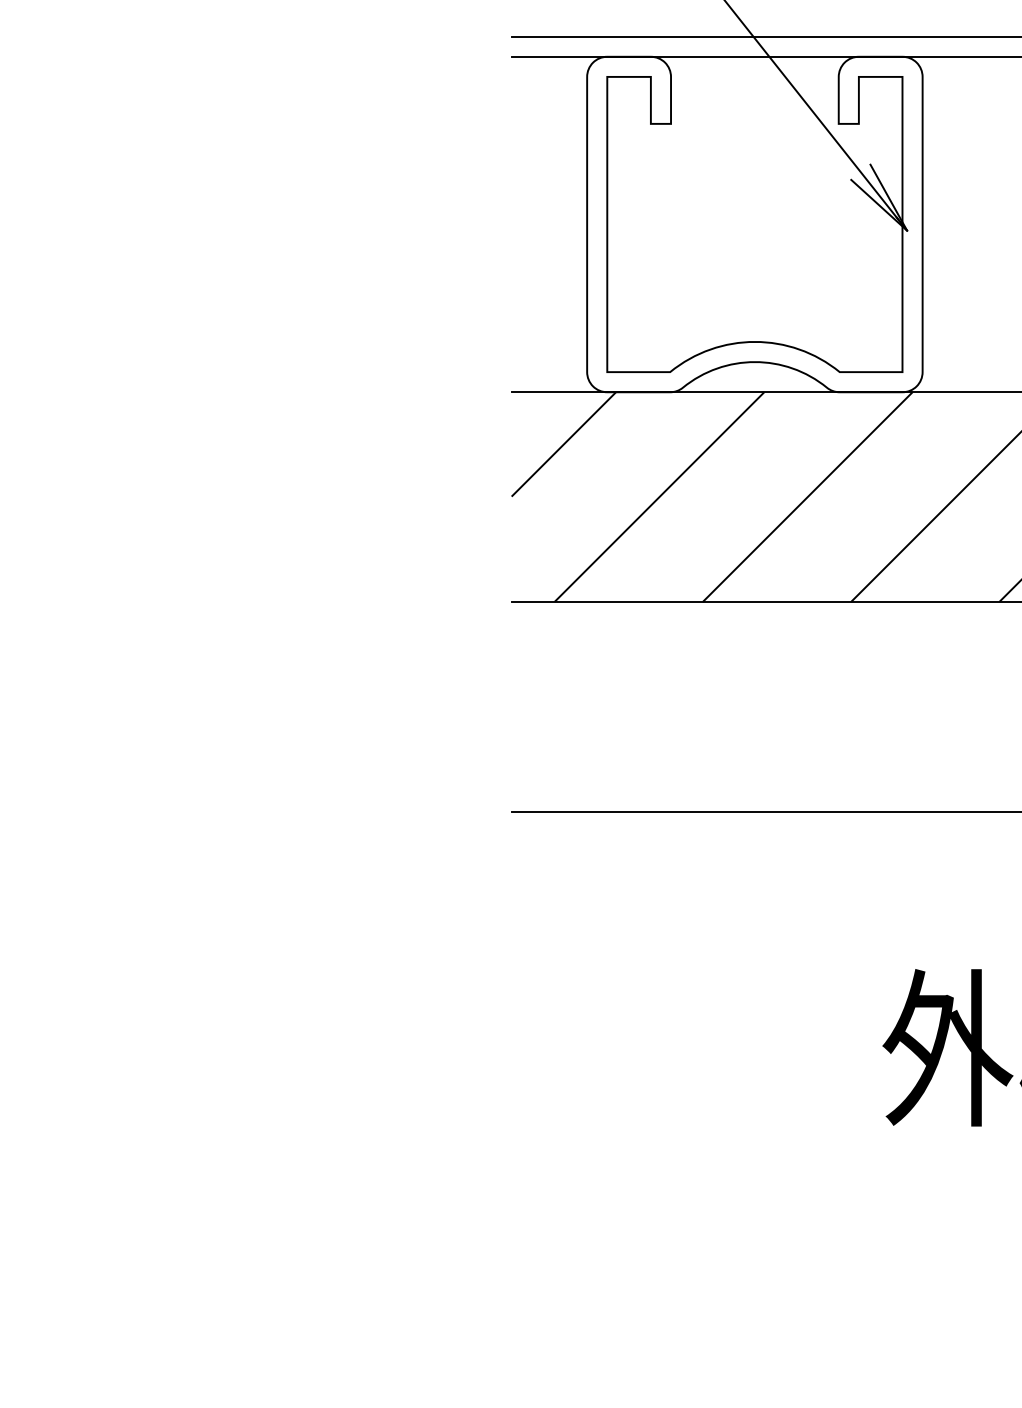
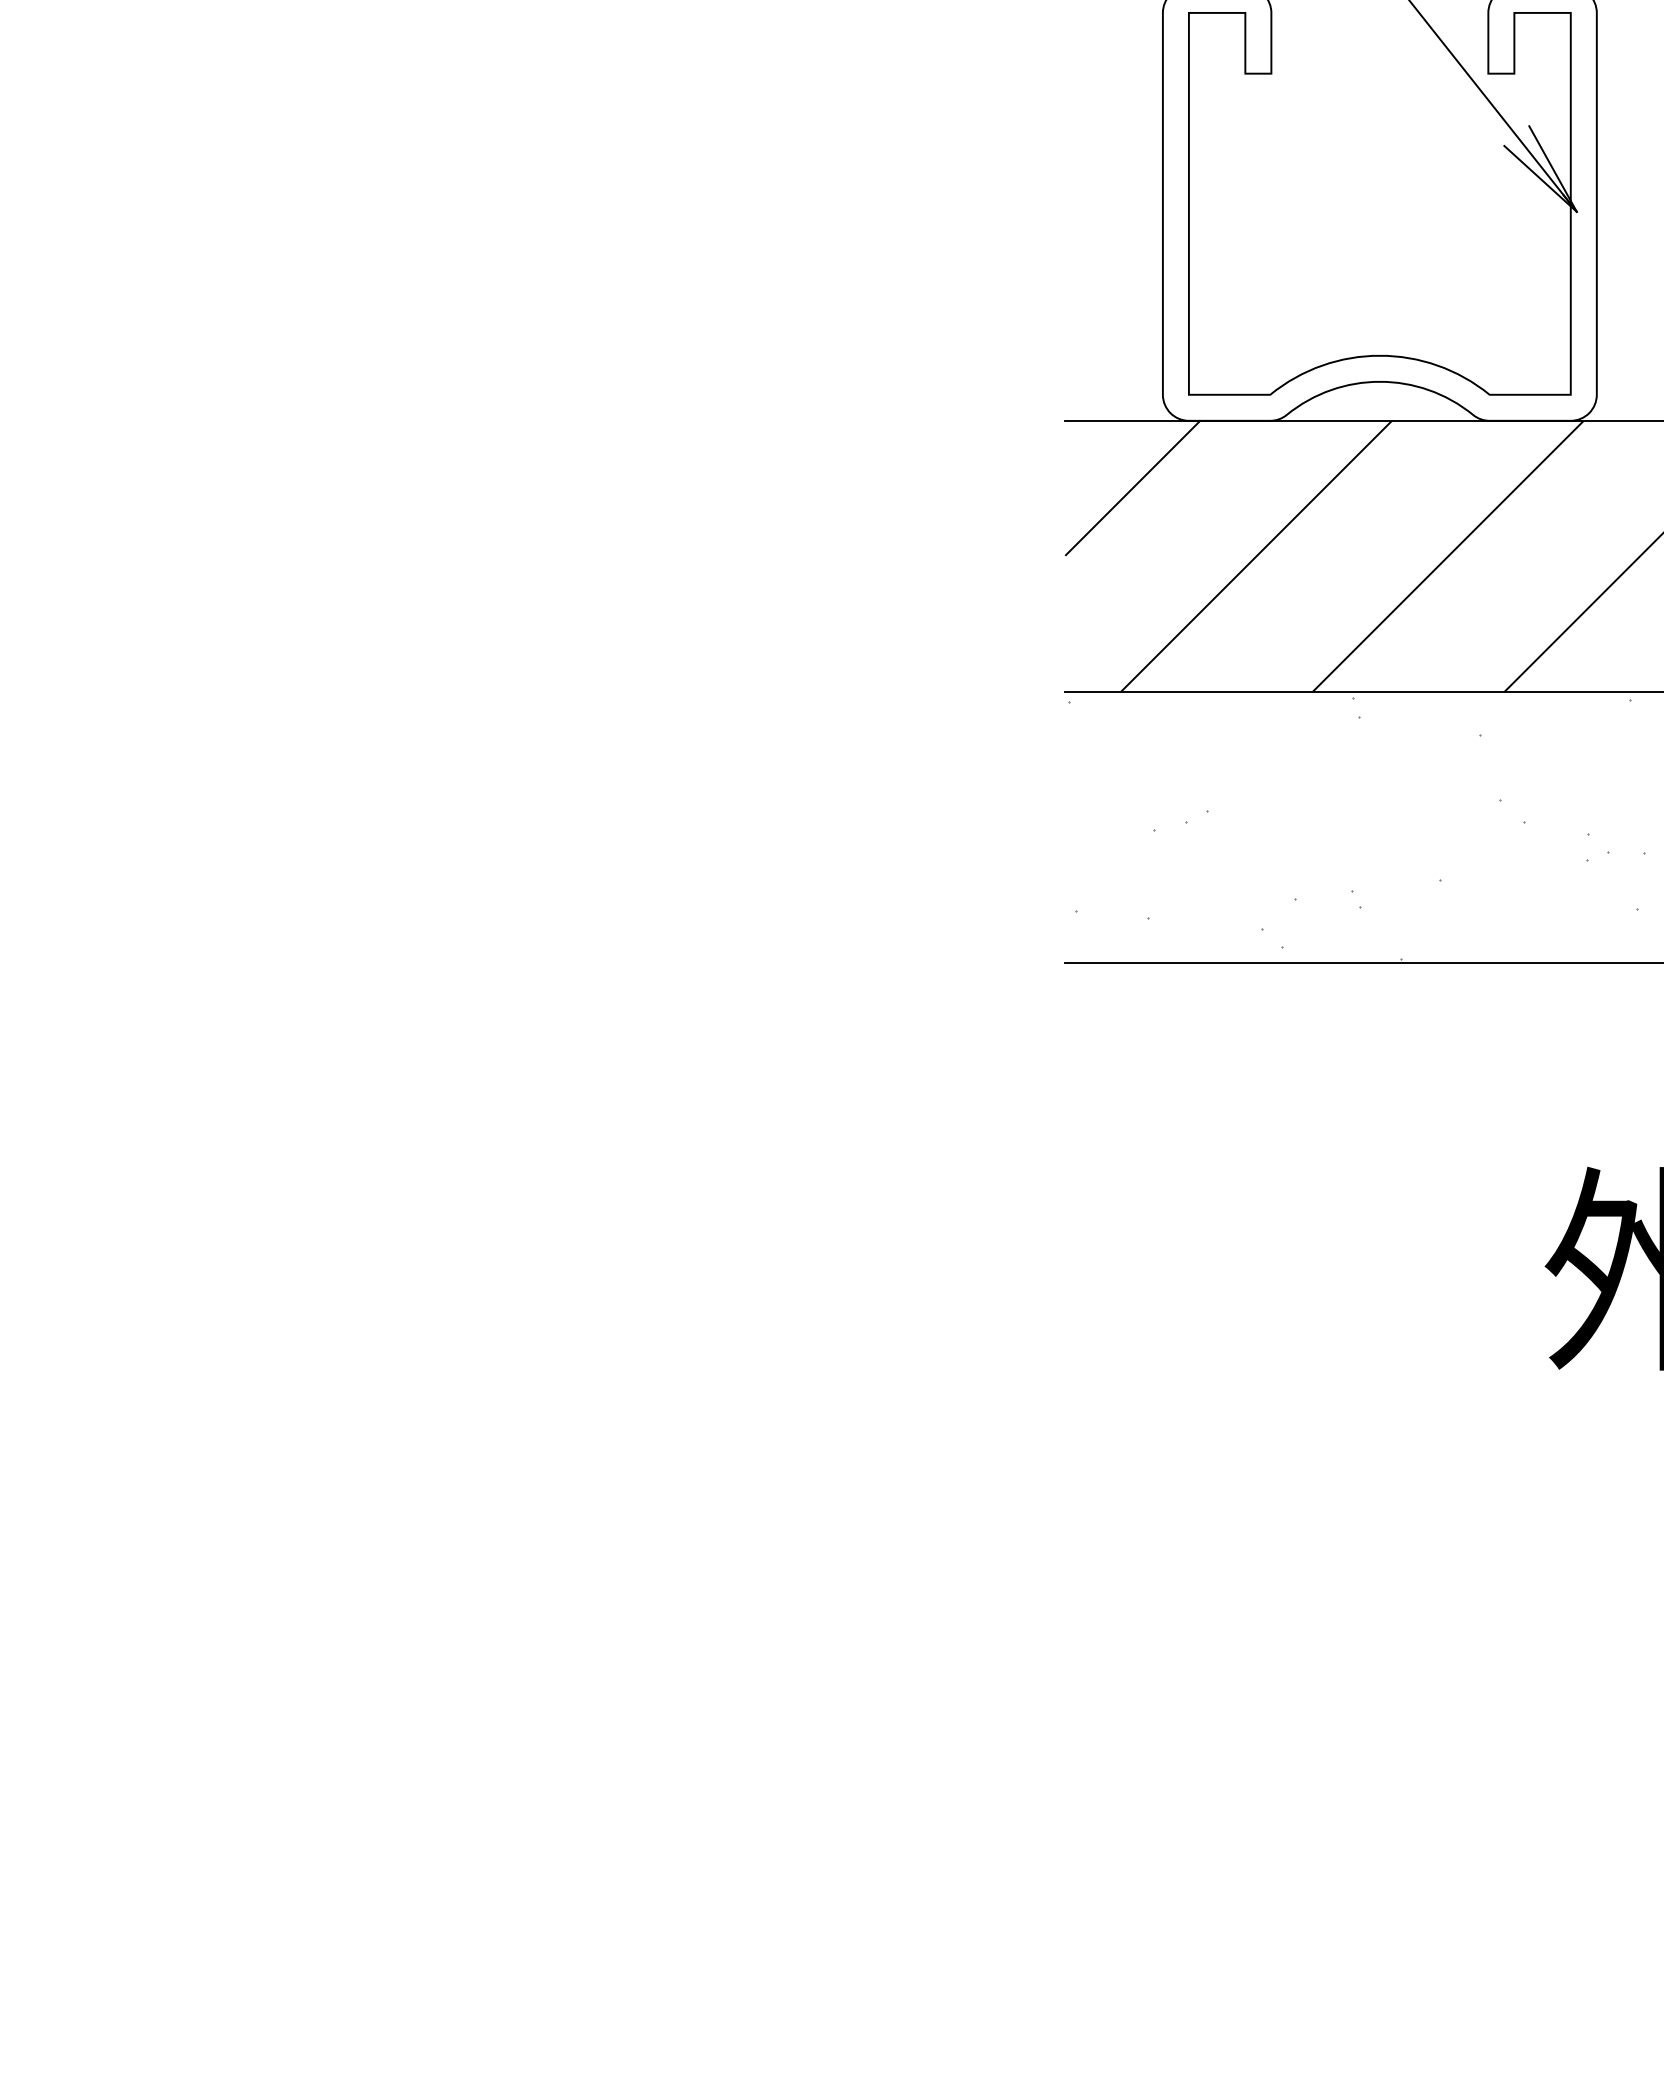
hatch: (736, 707) -> (1355, 828), added

